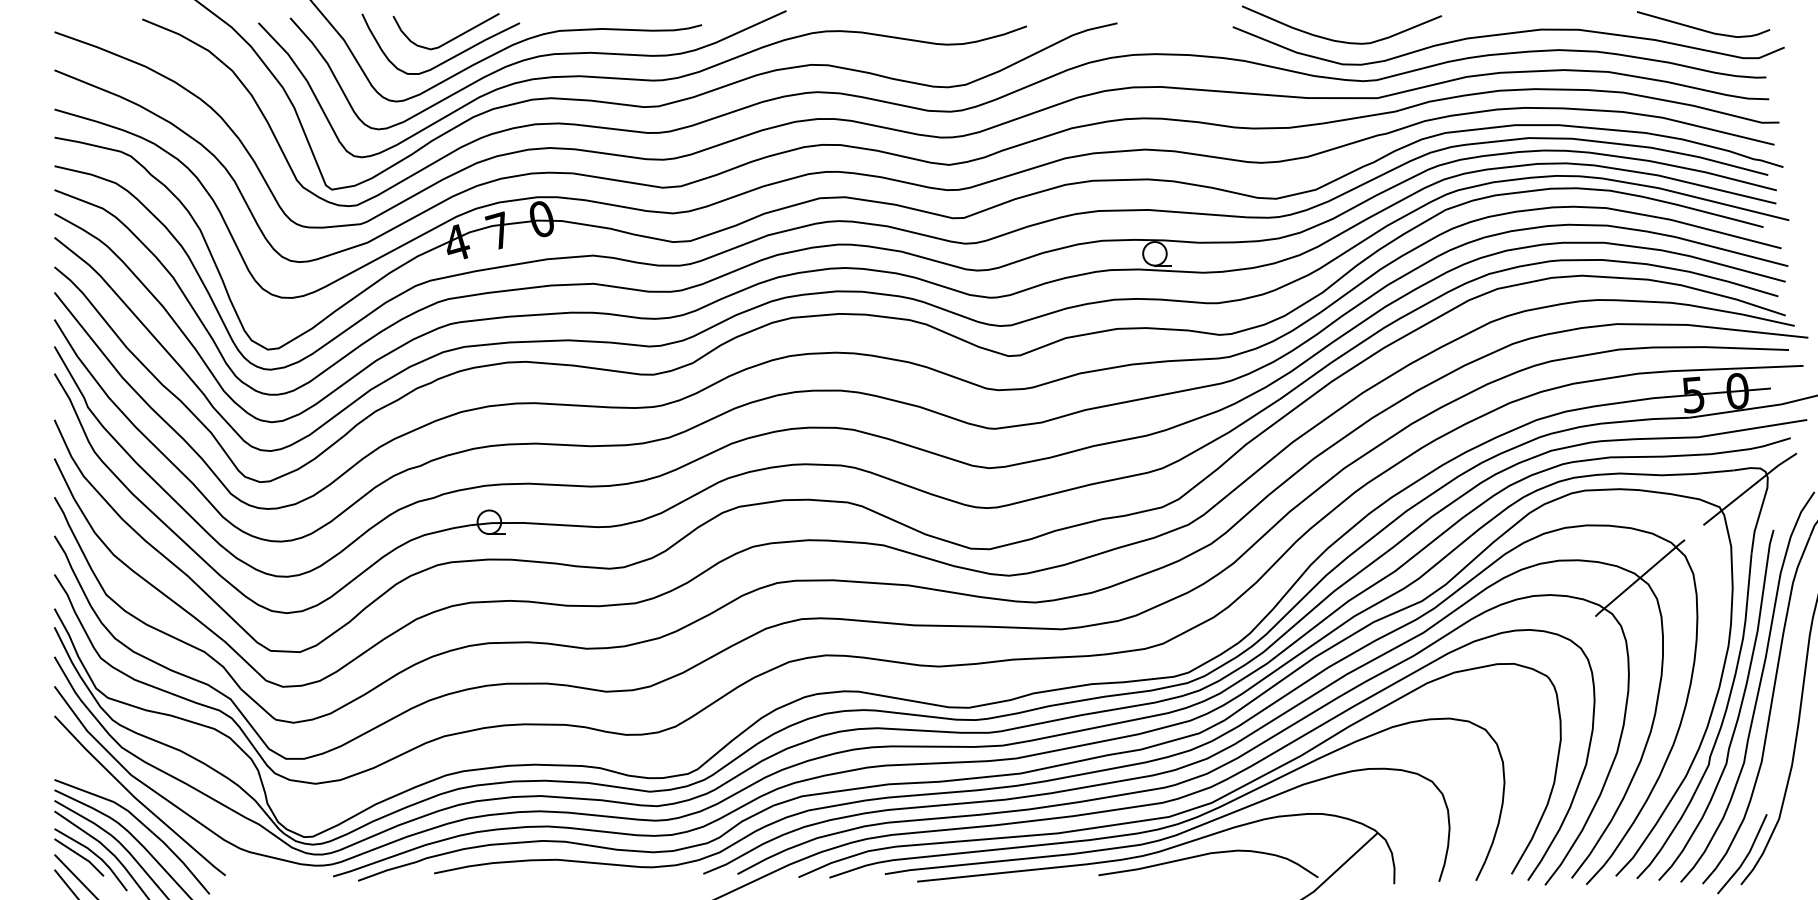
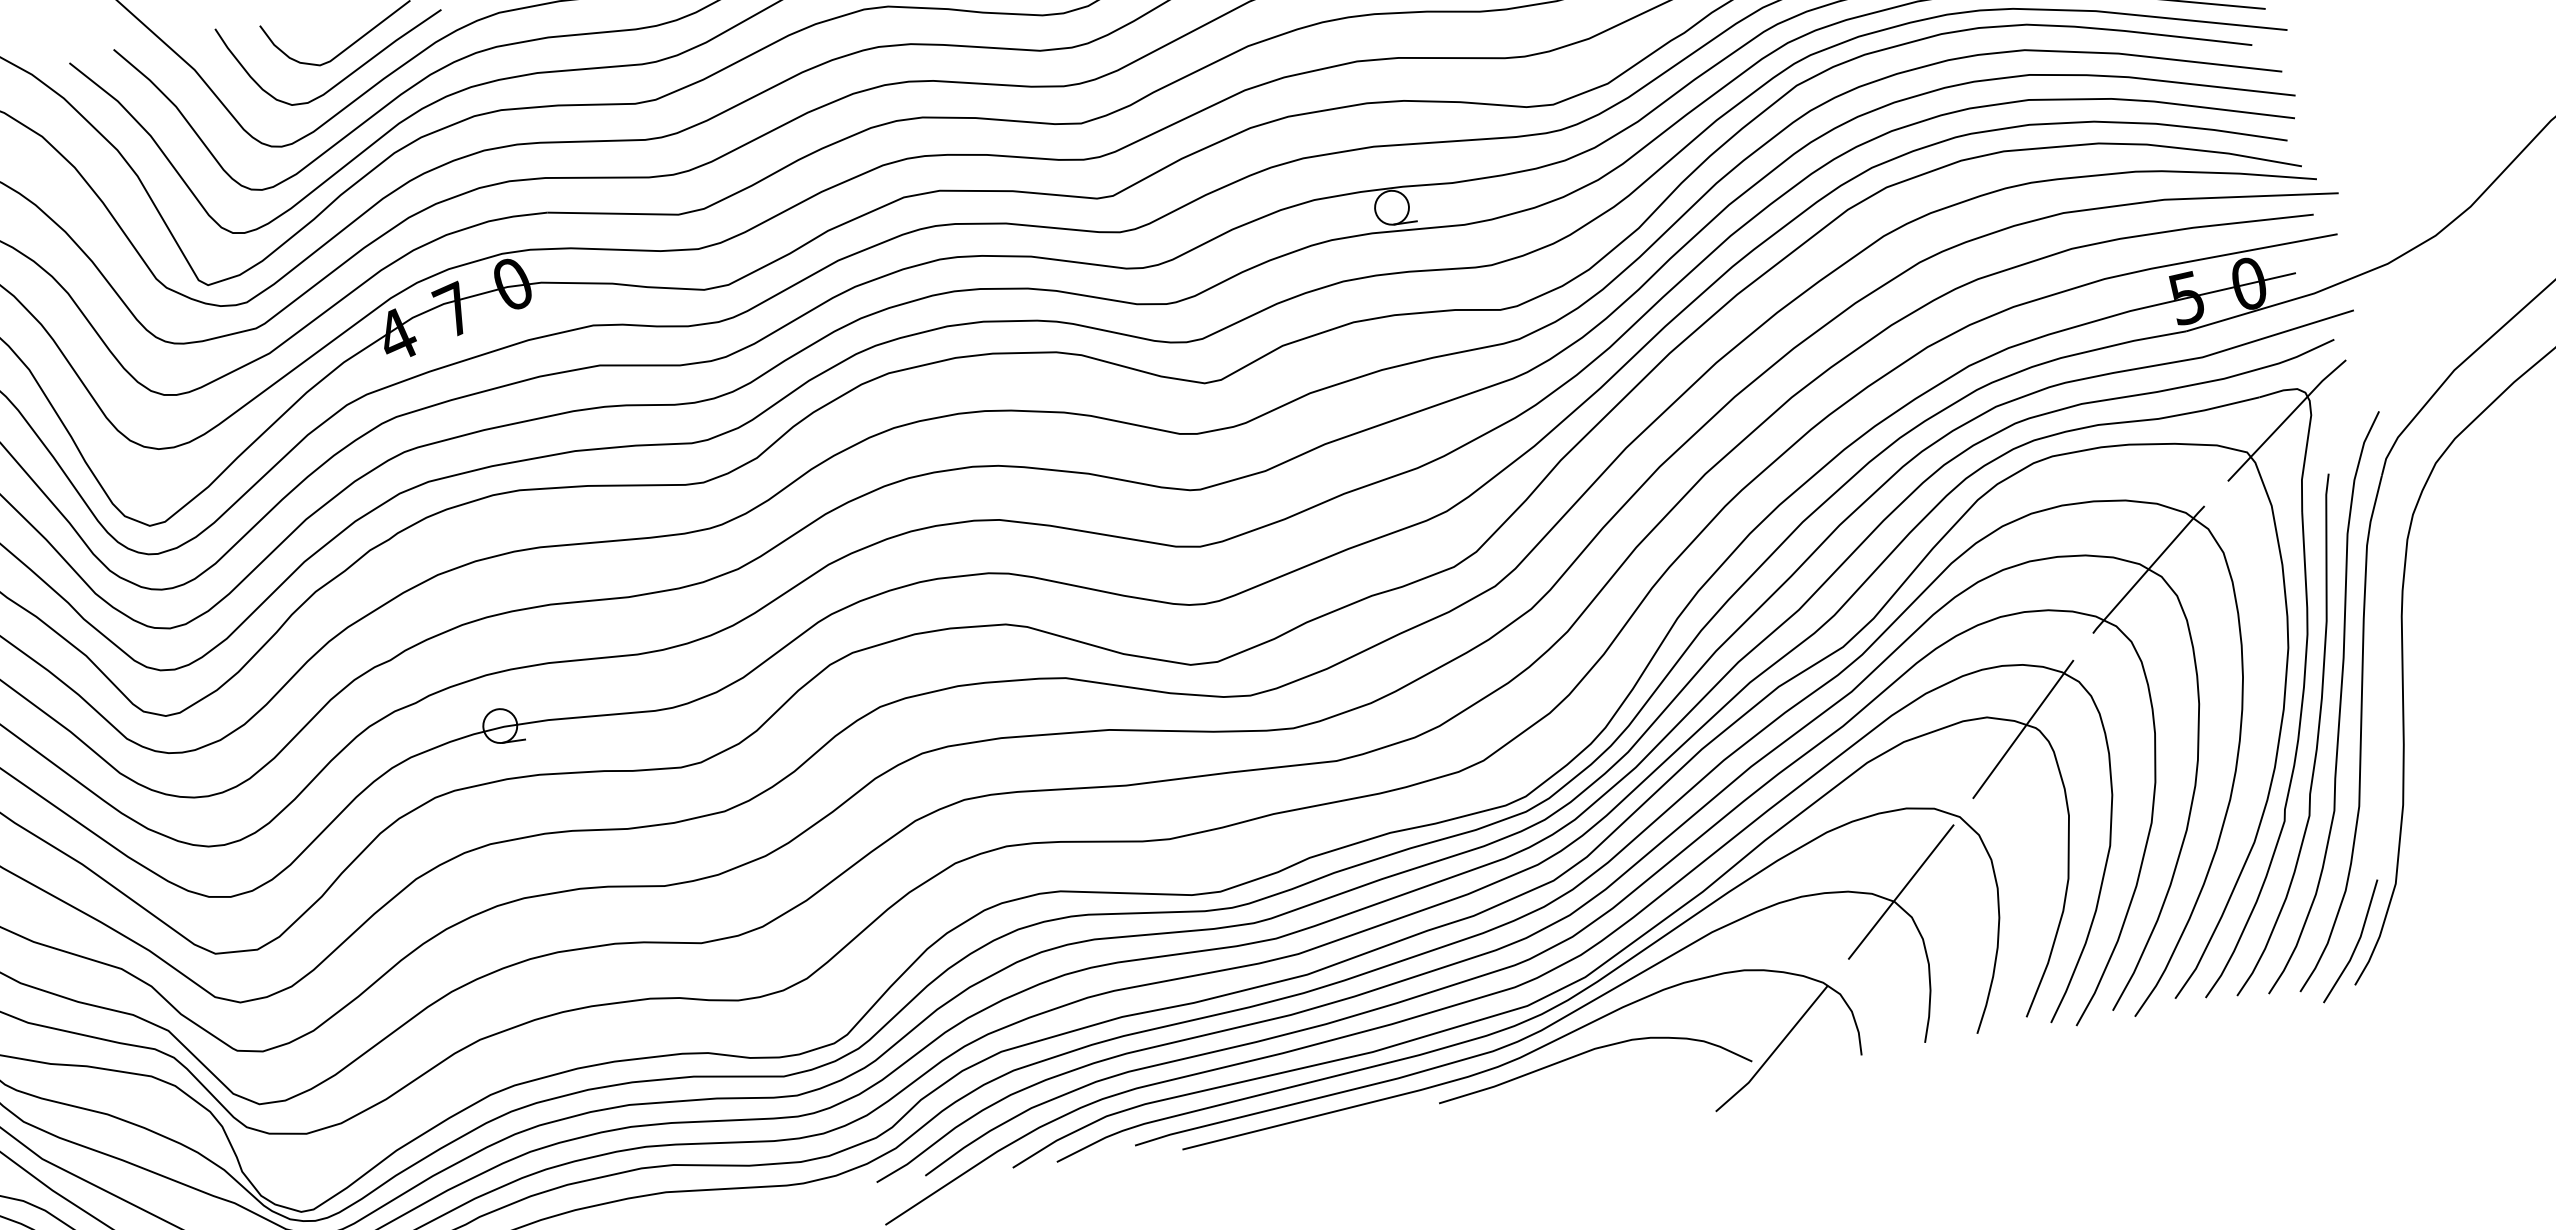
line: (1537, 675) -> (2022, 729), added
line: (1437, 775) -> (1900, 891), added

